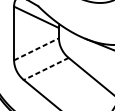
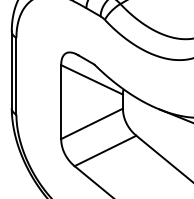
line: (36, 49) -> (92, 123), dashed -> solid
line: (46, 69) -> (105, 151), dashed -> solid

